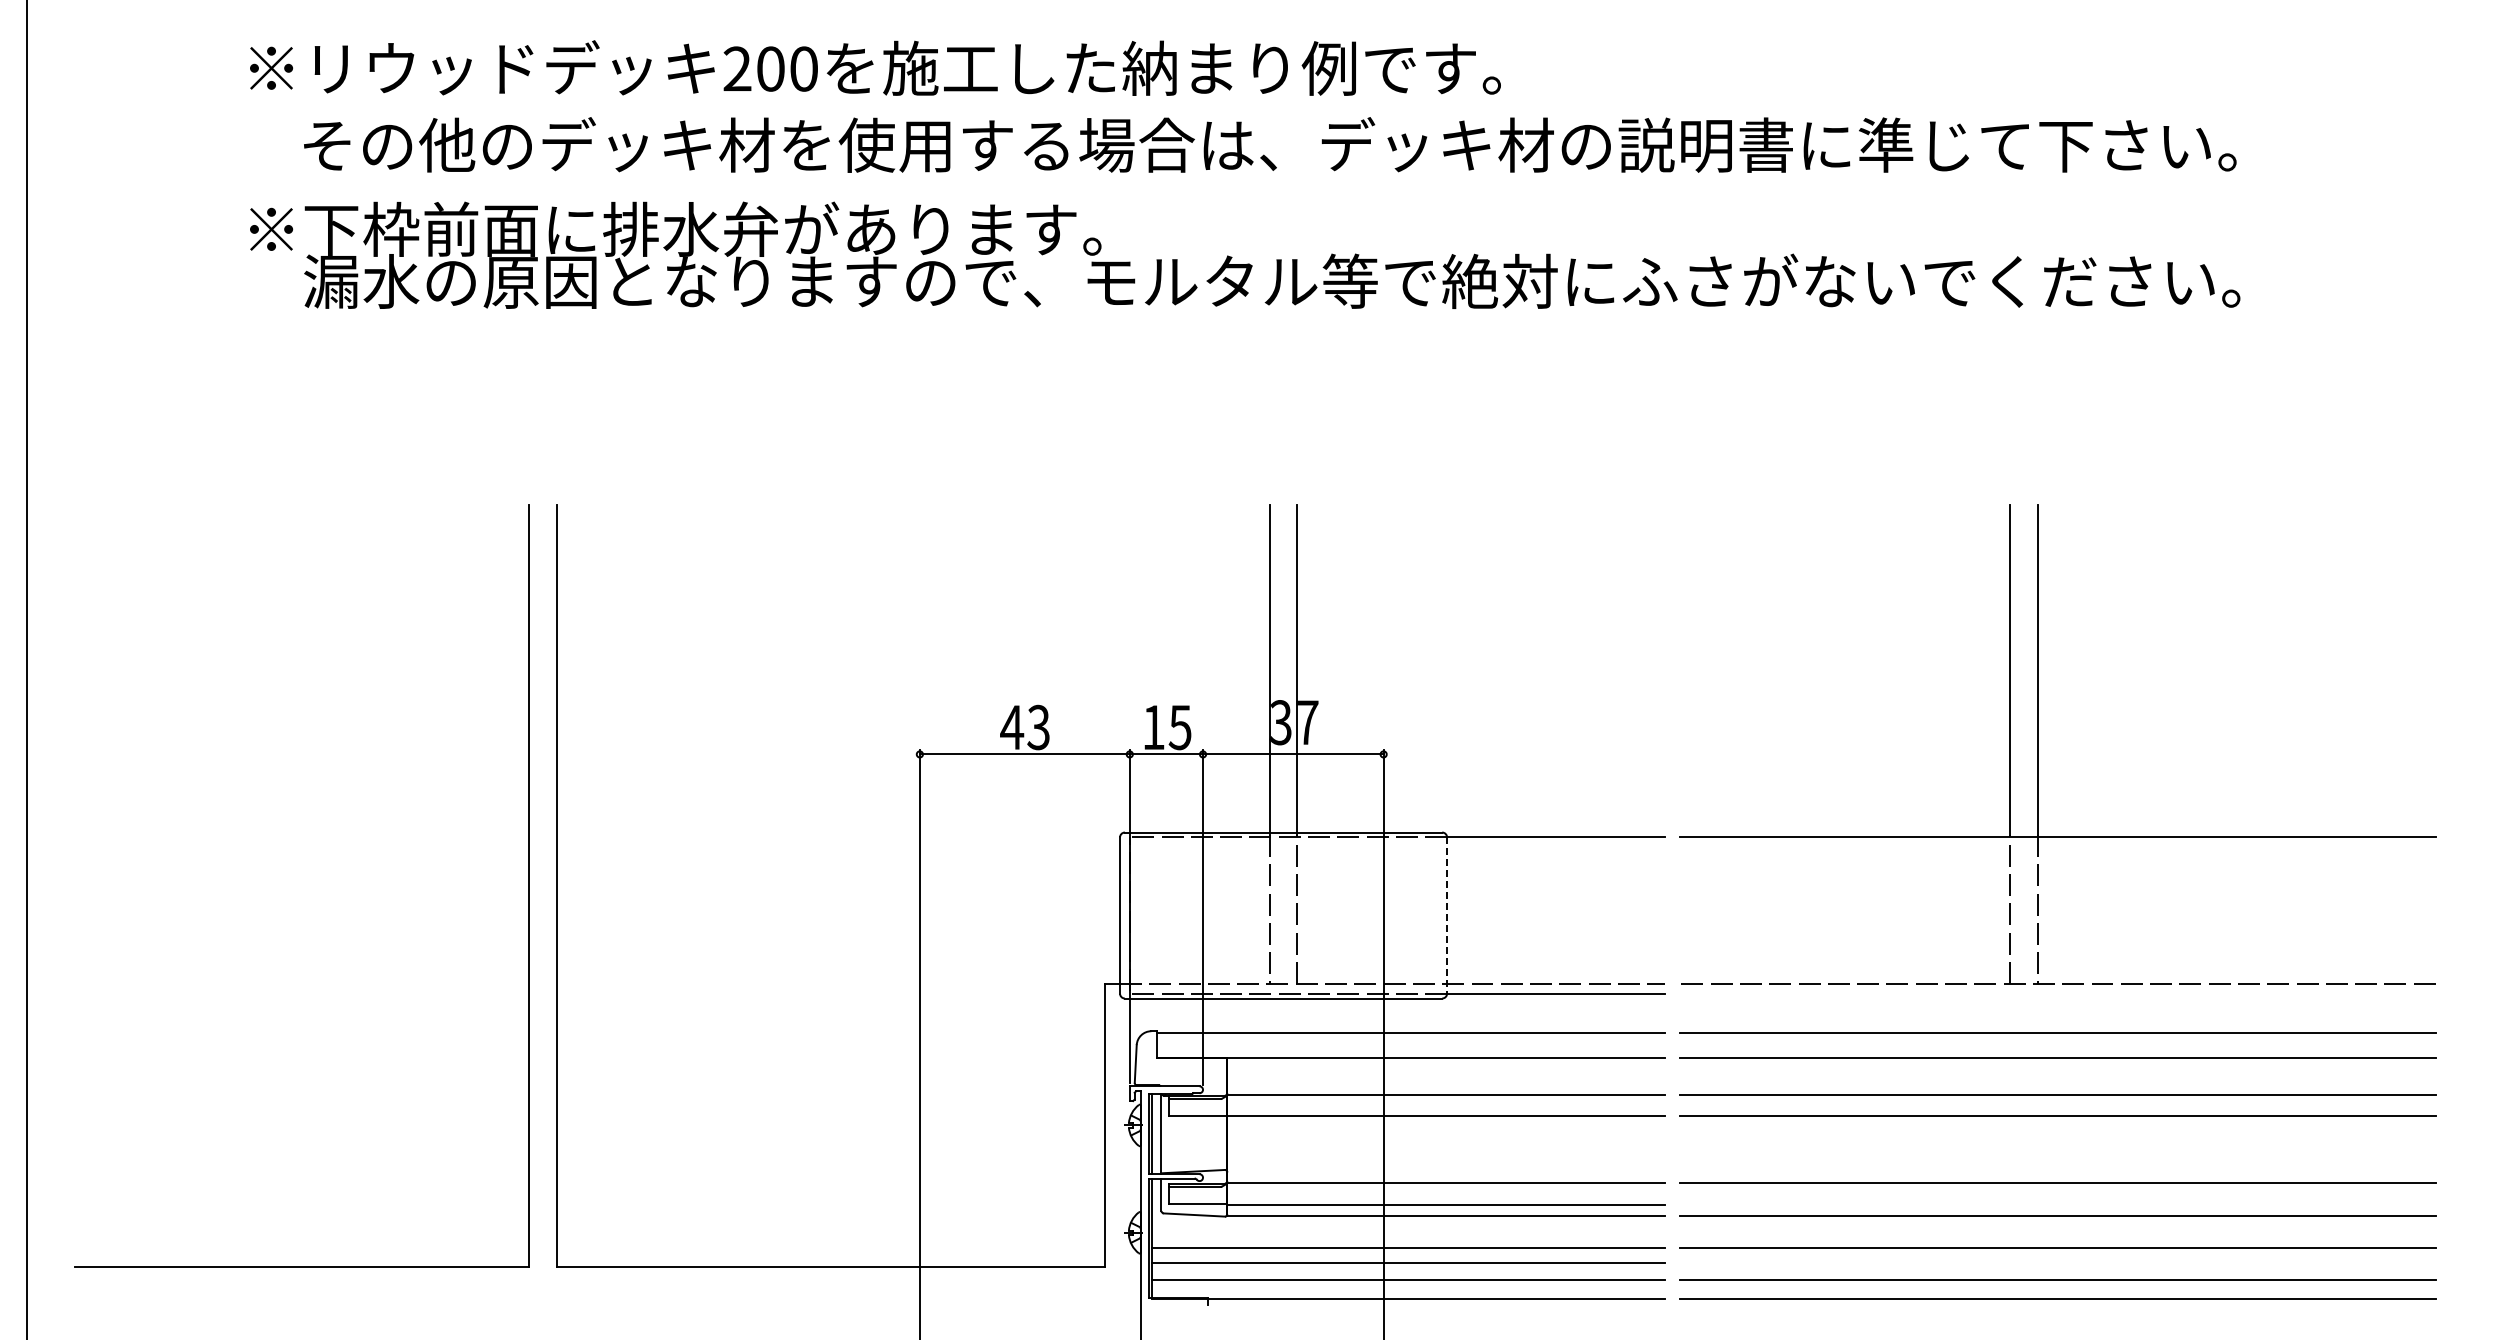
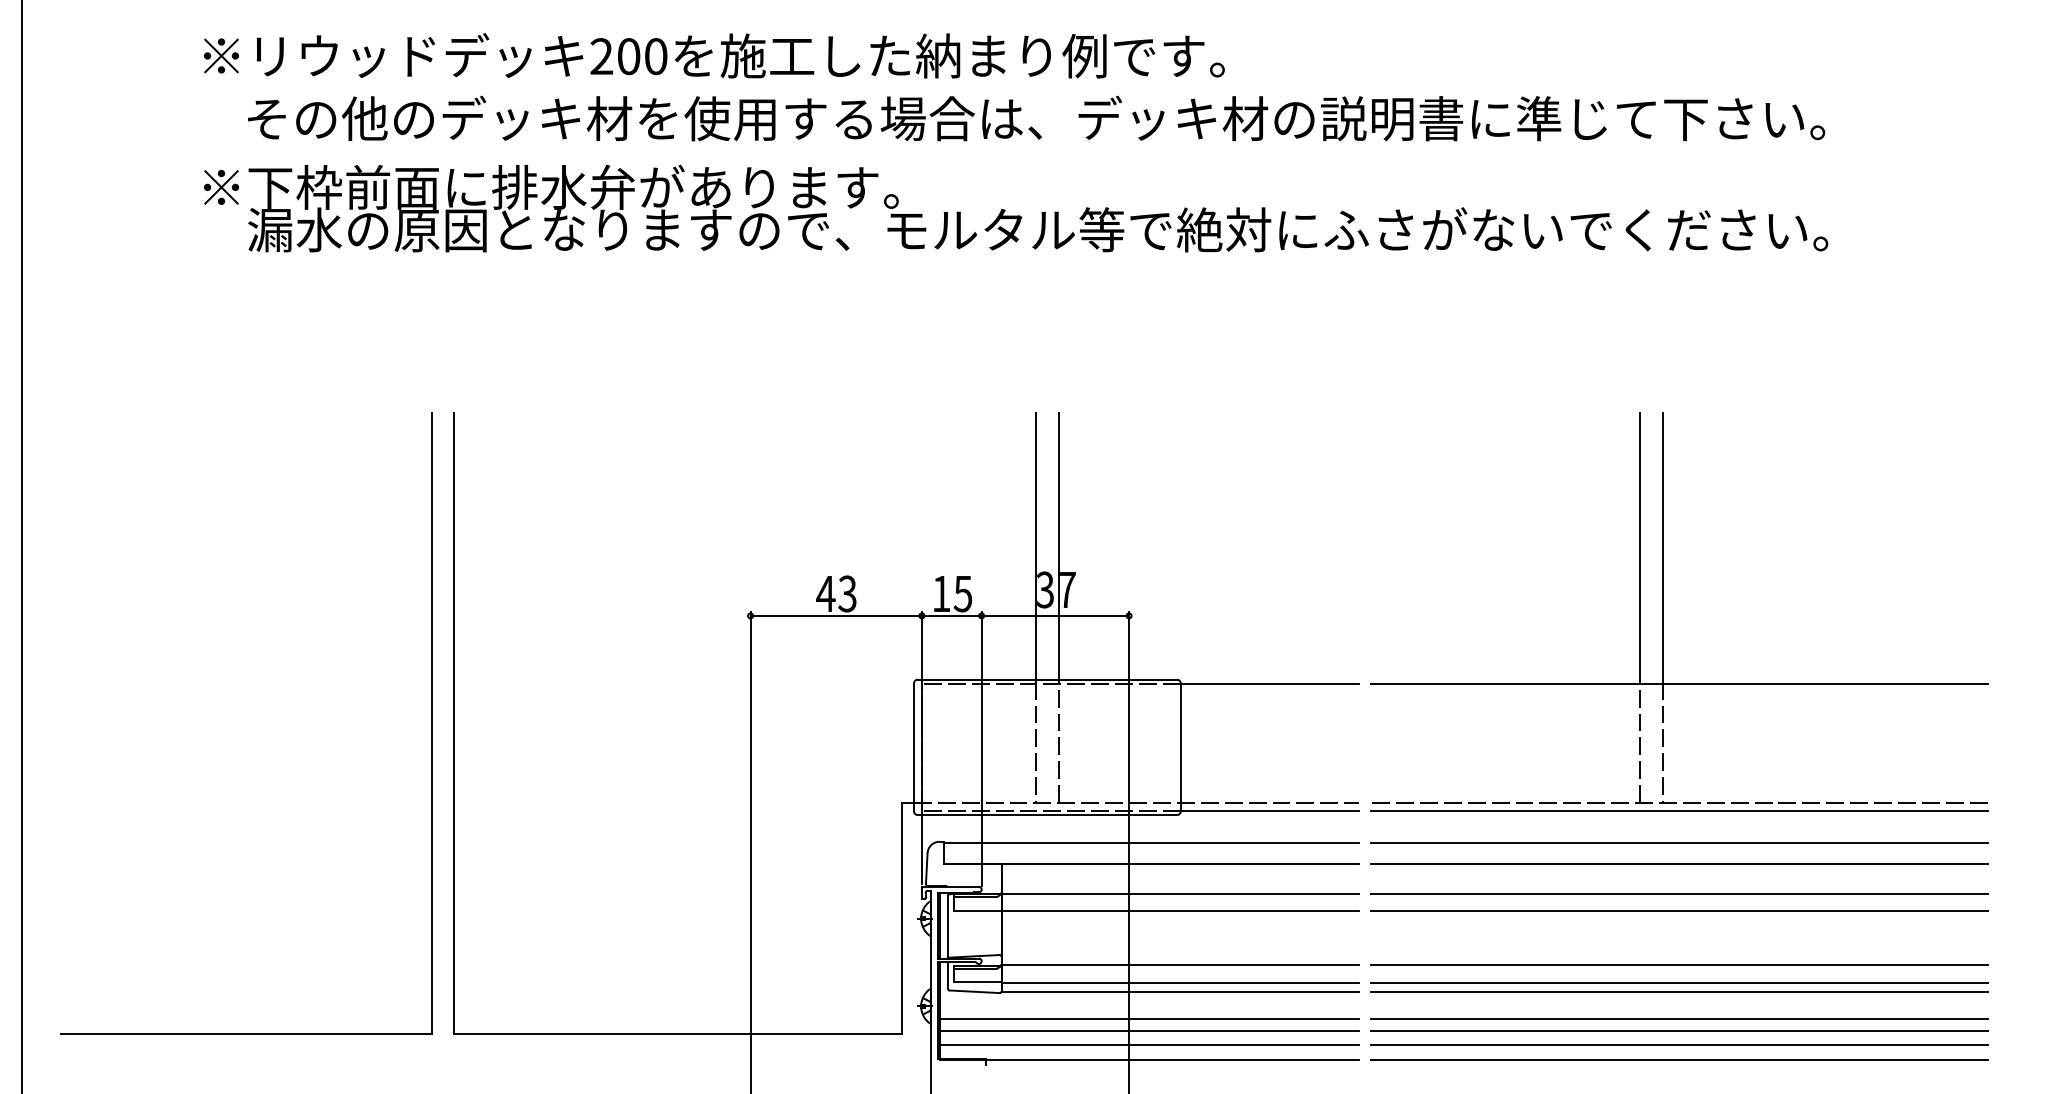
line: (1447, 916) -> (1181, 748), dashed -> solid
line: (2057, 993) -> (1679, 811), added
line: (2057, 1204) -> (1679, 983), added
line: (2057, 1263) -> (1679, 1031), added

